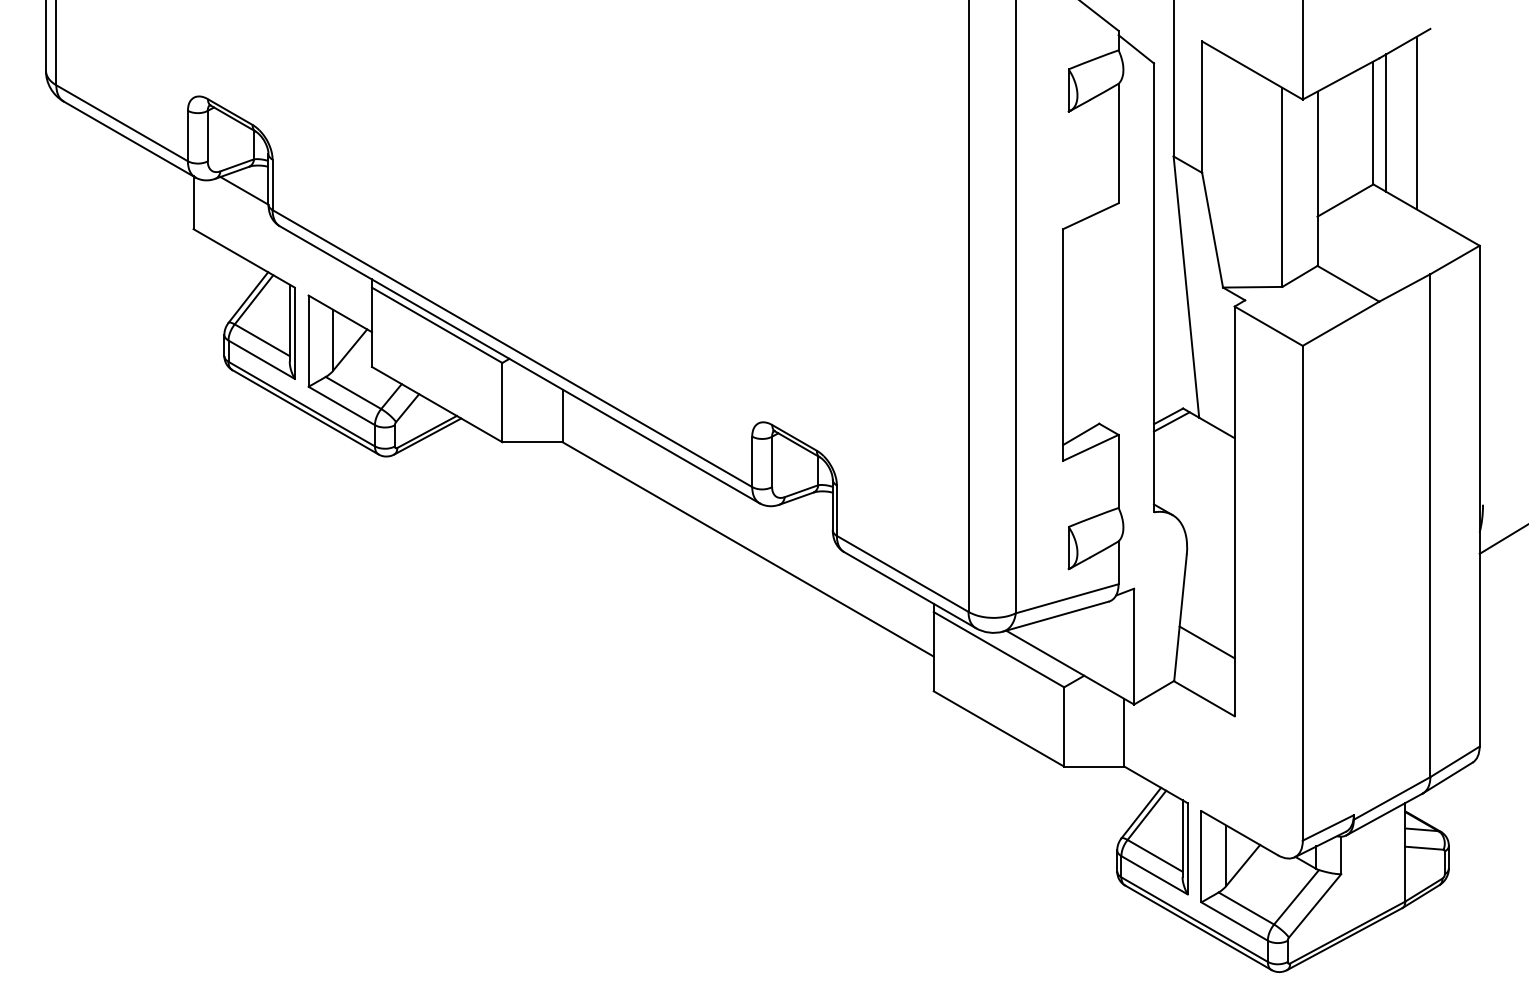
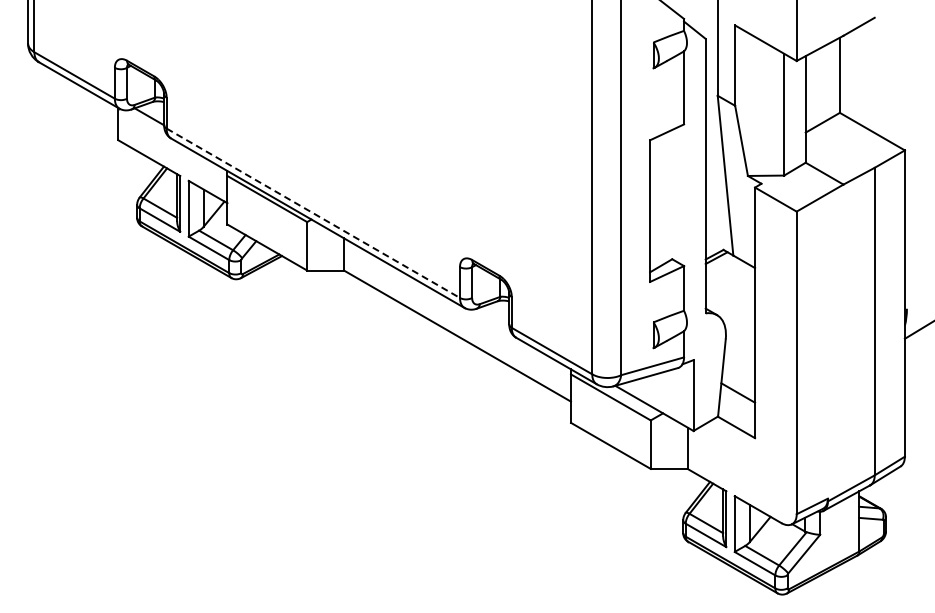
line: (1385, 123) -> (847, 75), removed
line: (1416, 123) -> (866, 75), removed
line: (512, 348) -> (313, 213), solid -> dashed

